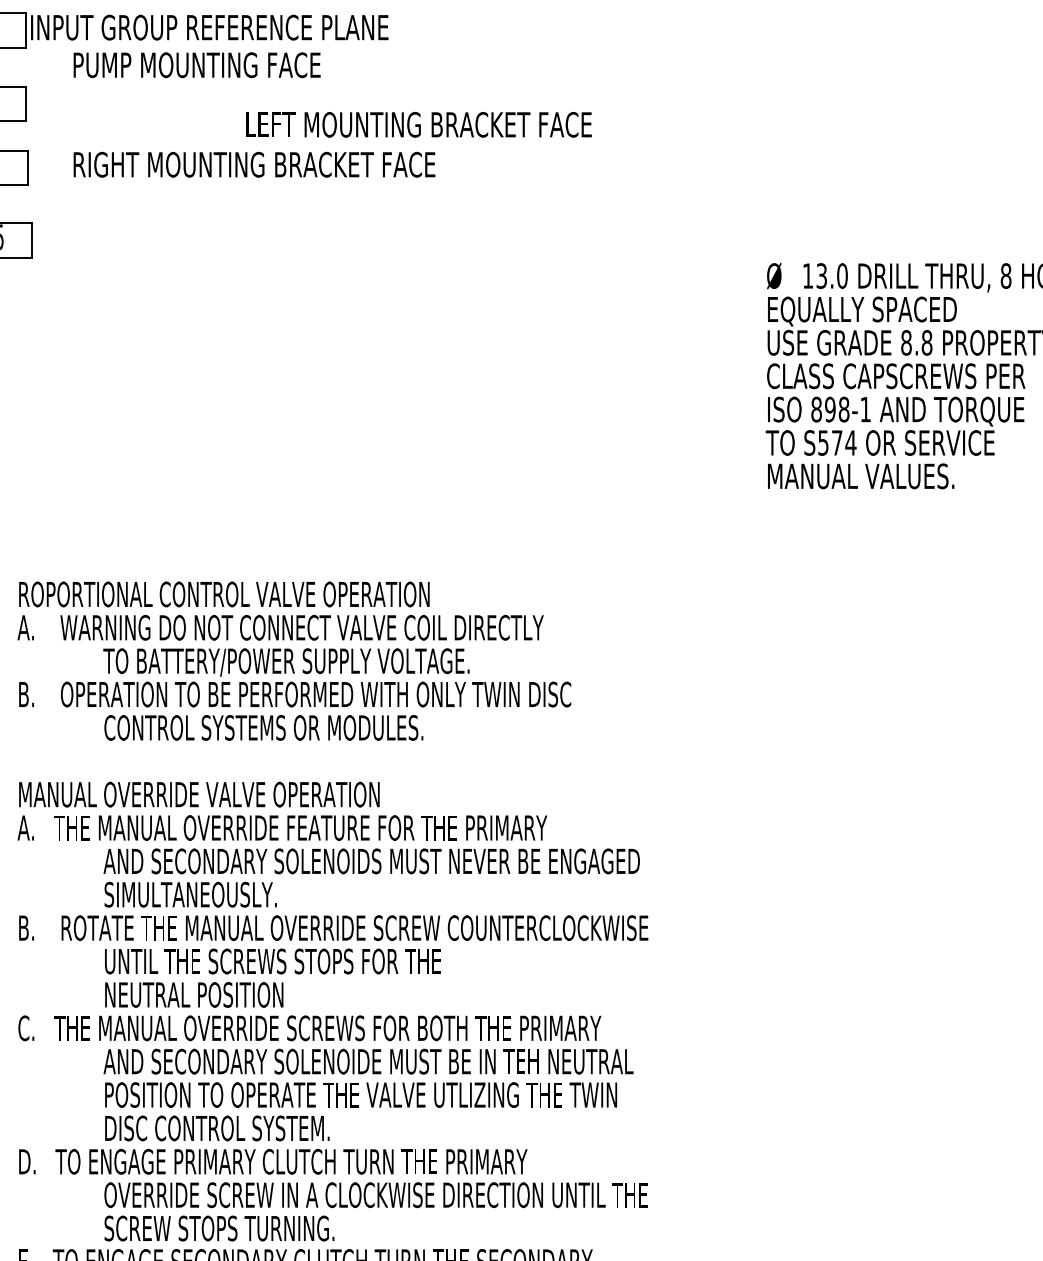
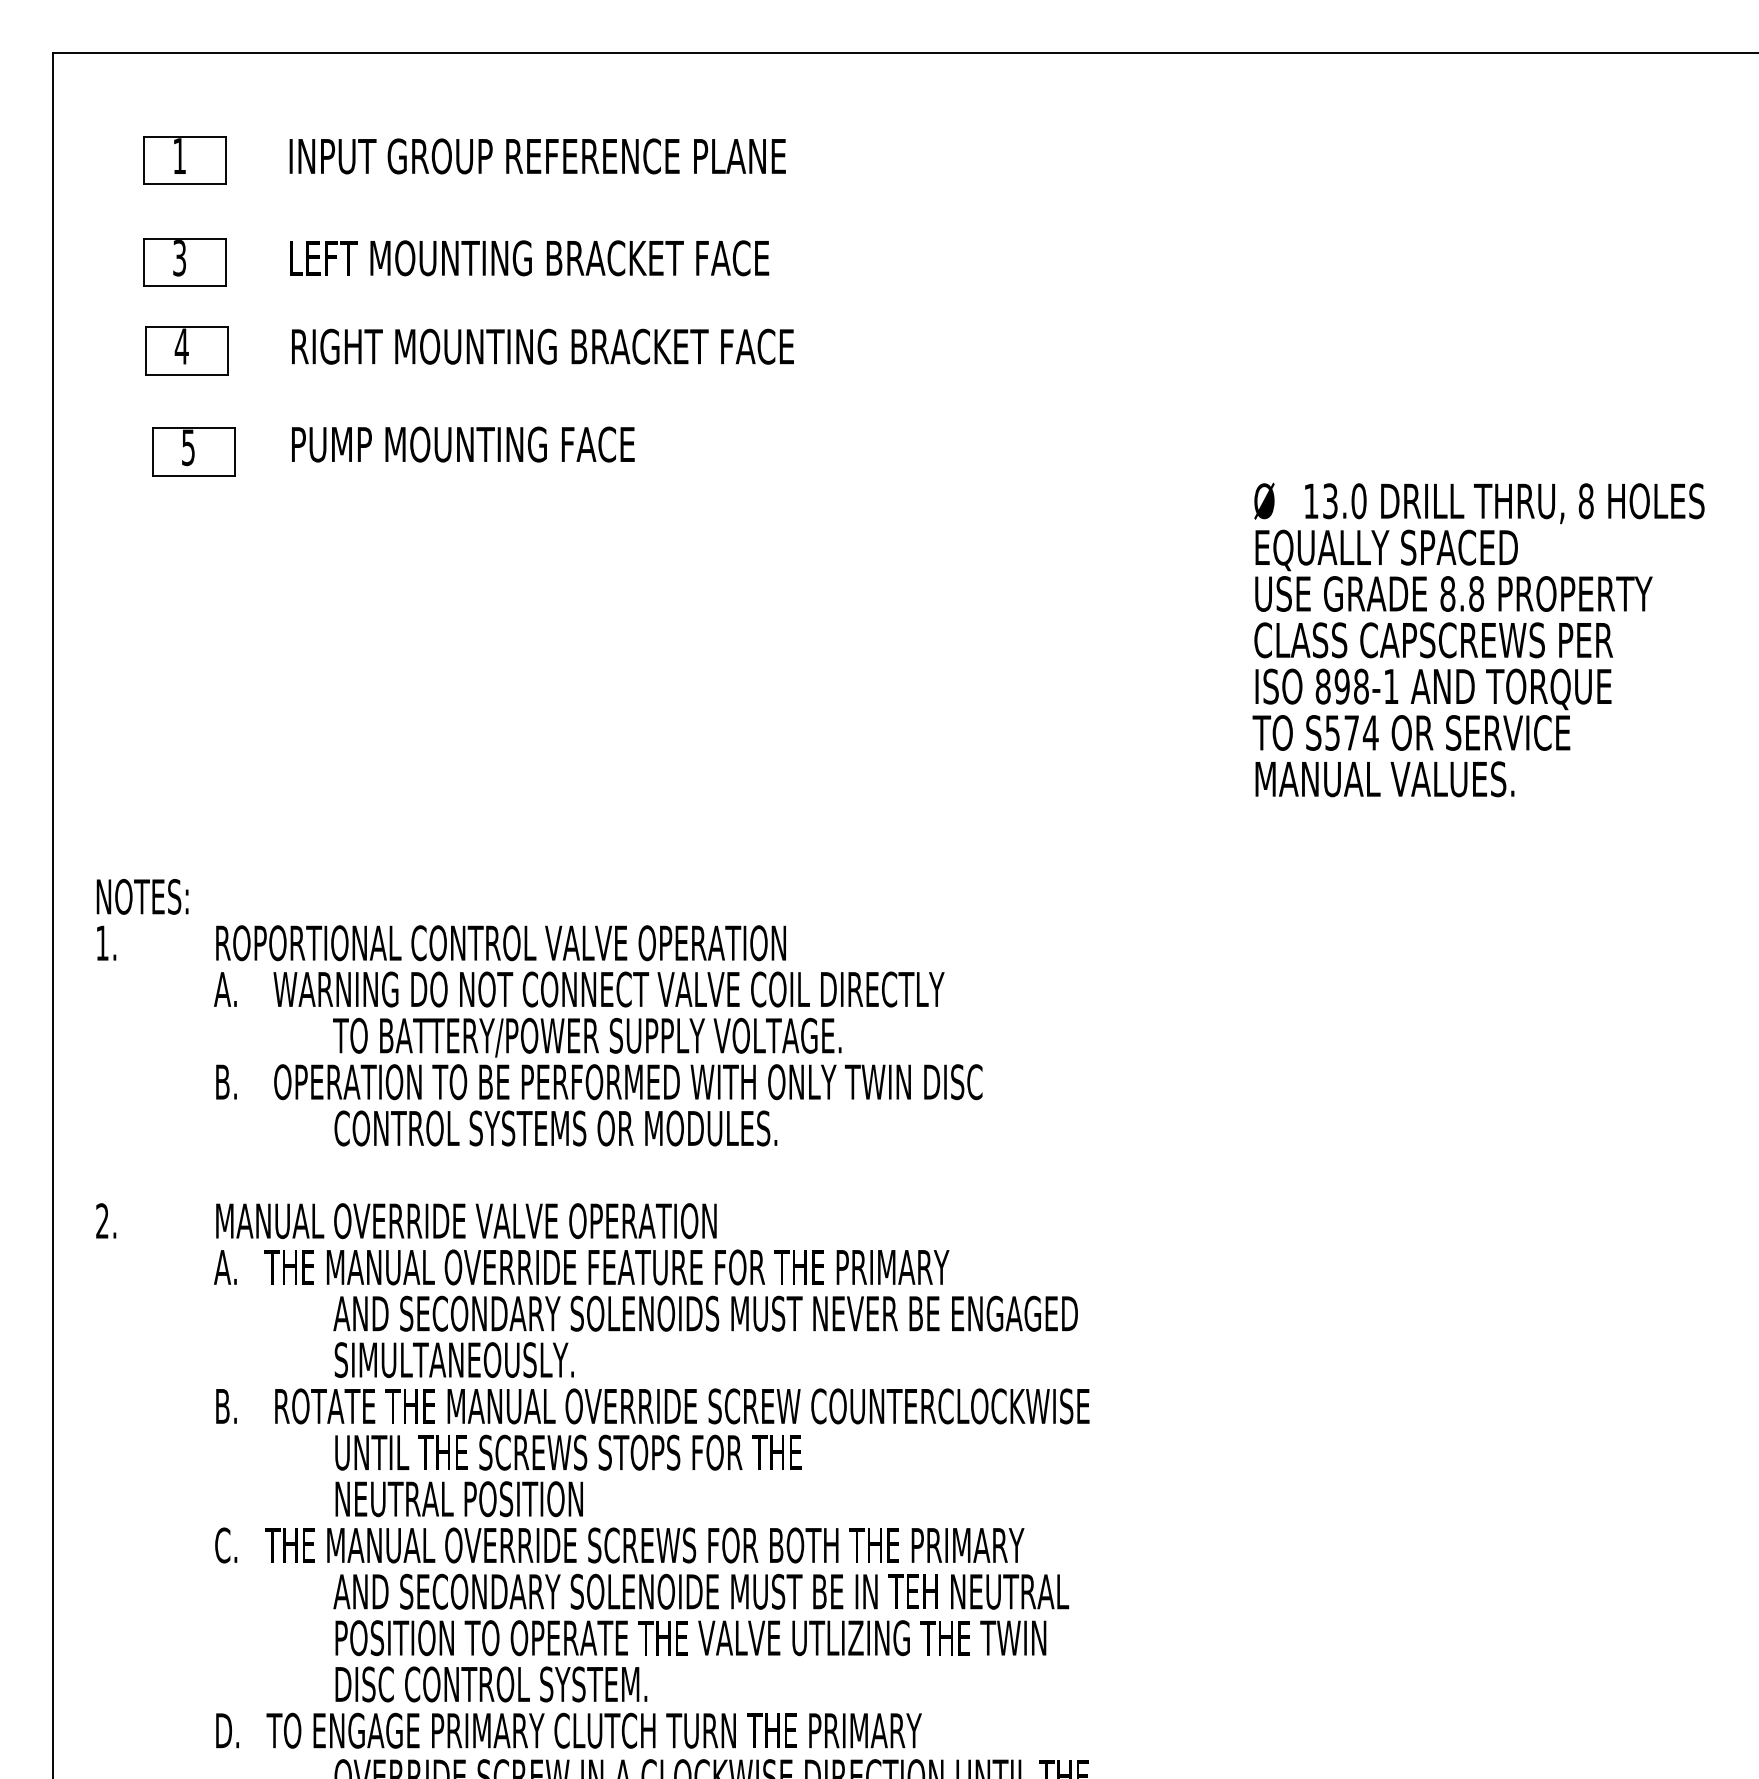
text: (209, 27) -> (537, 156), moved
text: (197, 65) -> (463, 444), moved
text: (419, 124) -> (529, 258), moved

